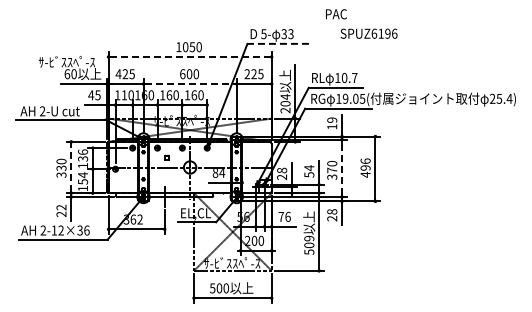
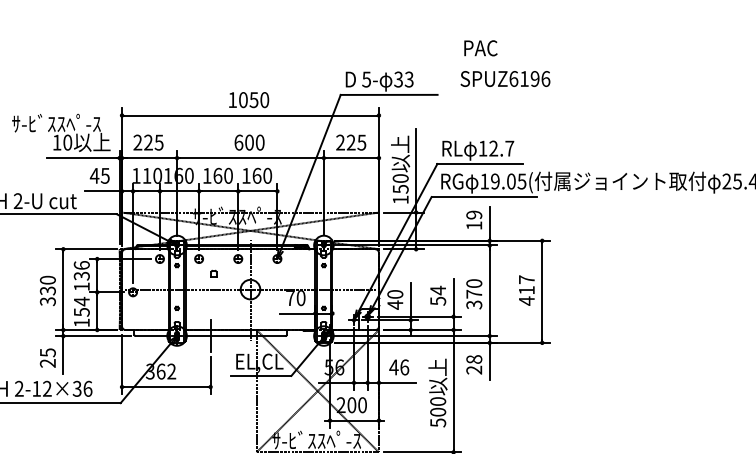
text: (368, 33) -> (504, 78), moved
line: (278, 43) -> (389, 94), dashed -> solid
line: (190, 56) -> (251, 114), dashed -> solid
text: (67, 74) -> (57, 143), 60 -> 10
text: (118, 74) -> (137, 143), 425 -> 225
text: (344, 78) -> (493, 149), 10.7 -> 12.7
line: (190, 84) -> (251, 158), dashed -> solid
text: (285, 103) -> (400, 188), 204 -> 150
text: (365, 164) -> (526, 284), 496 -> 417
line: (71, 167) -> (63, 289), dashed -> solid
line: (342, 167) -> (490, 289), dashed -> solid
text: (218, 173) -> (295, 299), 84 -> 70
text: (282, 173) -> (395, 299), 28 -> 40
text: (61, 207) -> (47, 352), 22 -> 25
text: (281, 216) -> (394, 366), 76 -> 46
text: (309, 238) -> (438, 401), 509 -> 500

